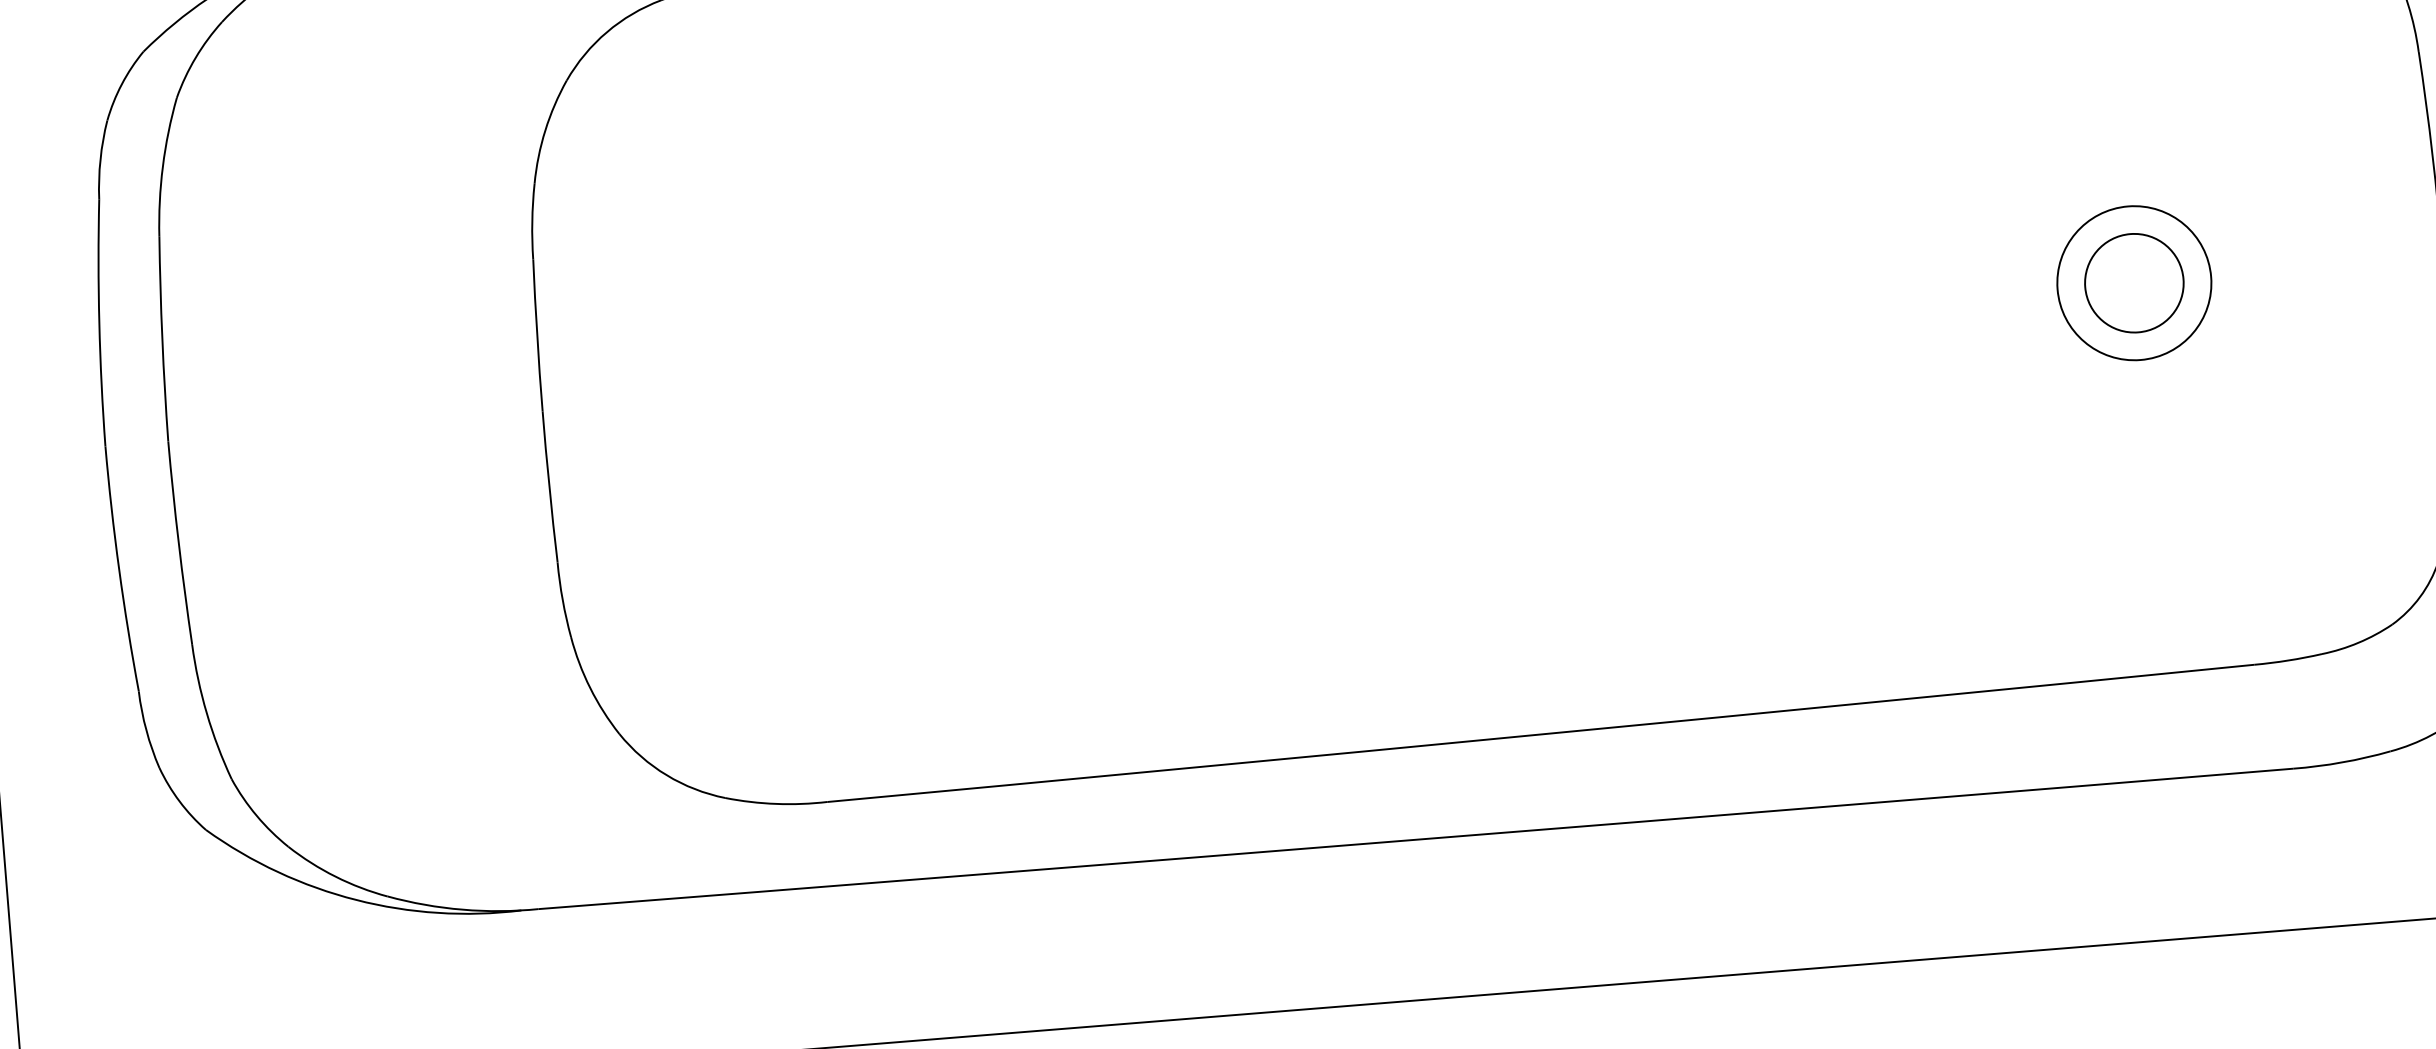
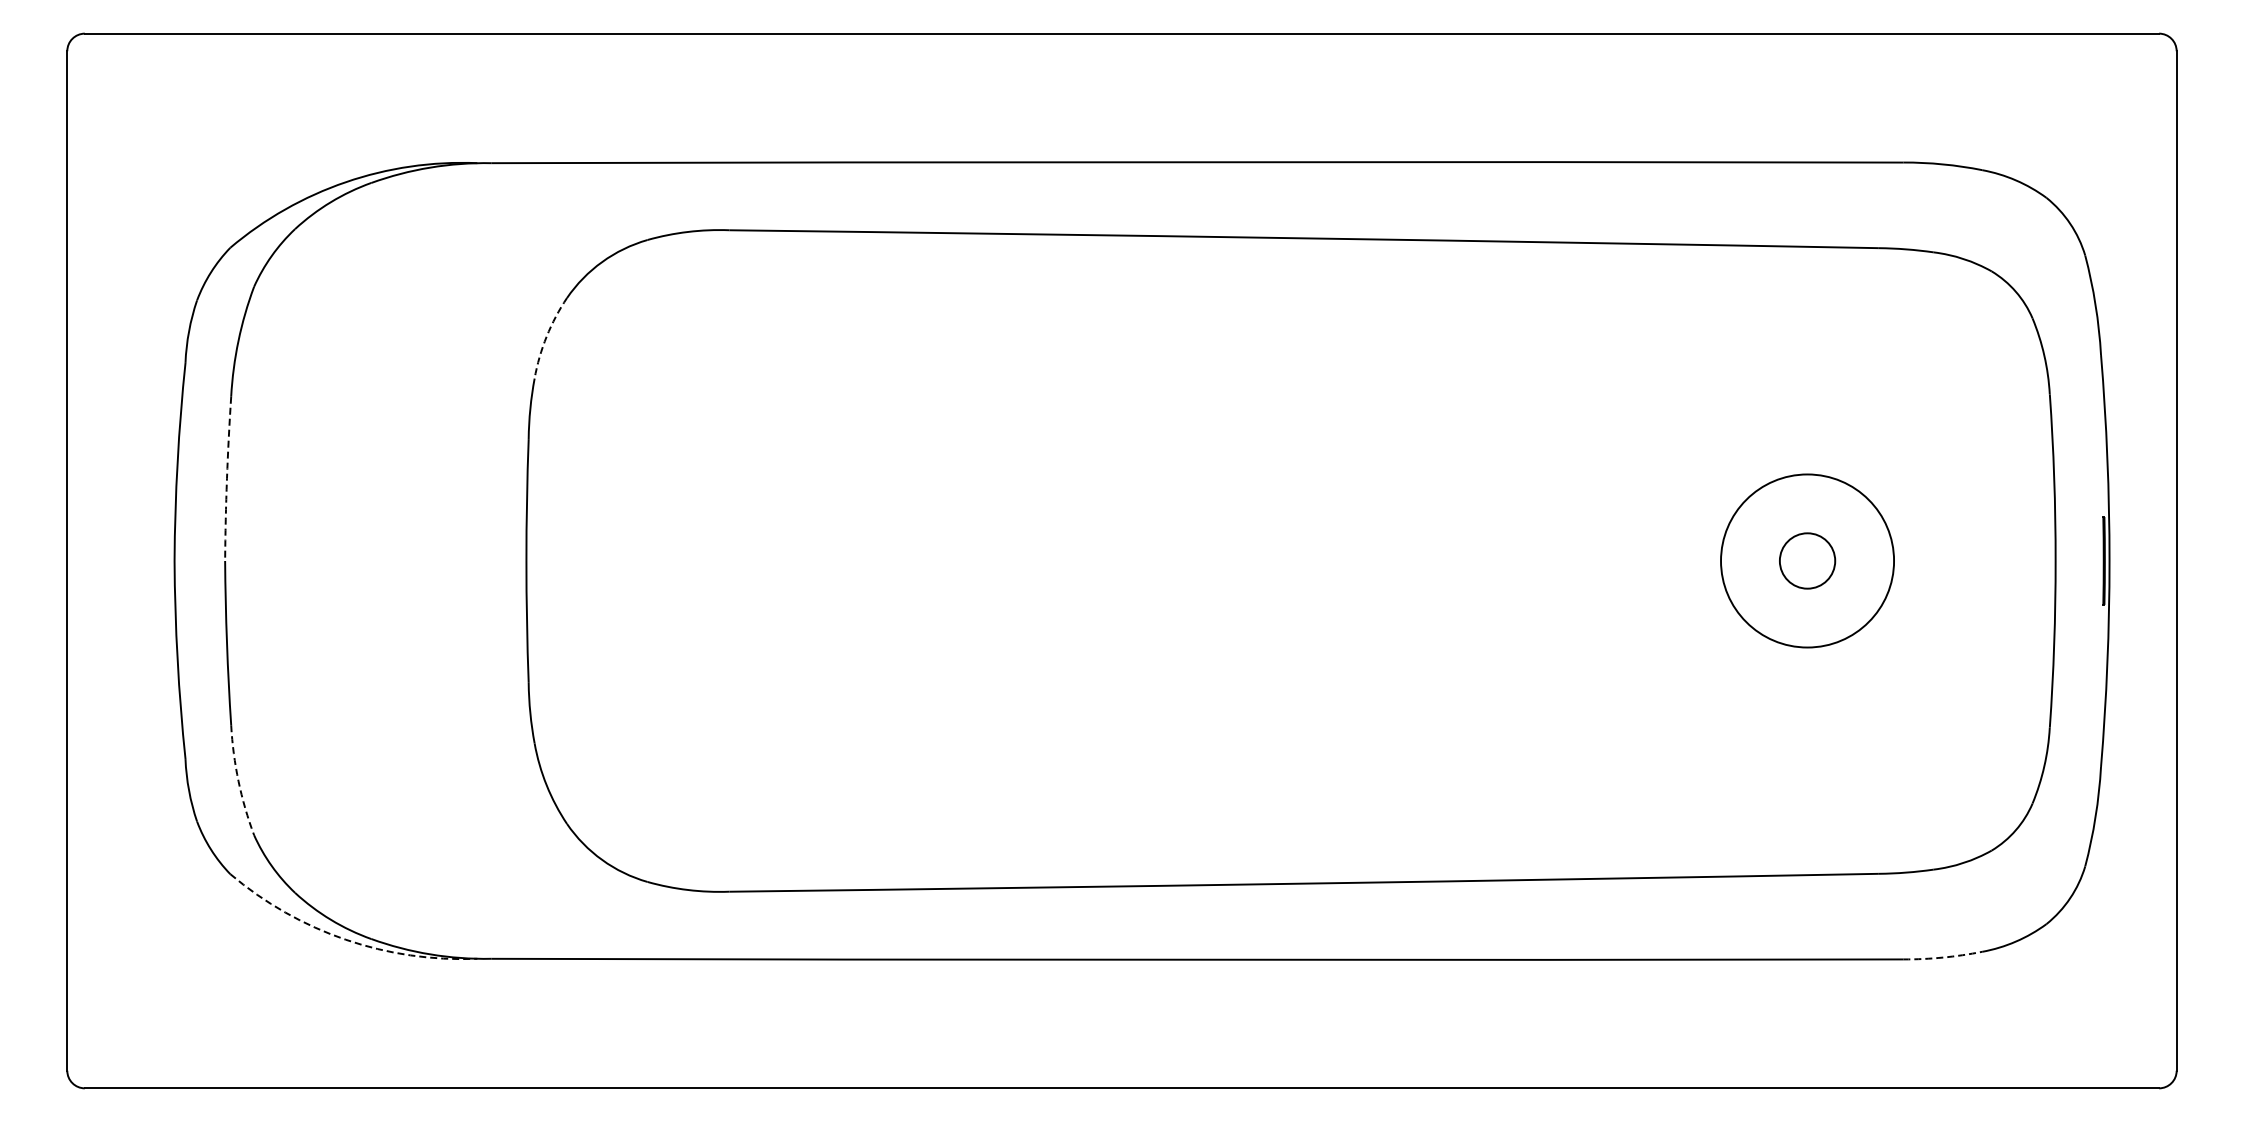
arc: (545, 130) -> (546, 336), solid -> dashed
circle: (2134, 282) -> (1807, 560), size x0.7
circle: (2134, 282) -> (1807, 560), size x1.4
arc: (161, 338) -> (226, 478), solid -> dashed
arc: (206, 714) -> (238, 781), solid -> dashed
arc: (2341, 762) -> (1942, 957), solid -> dashed
arc: (355, 899) -> (345, 939), solid -> dashed

